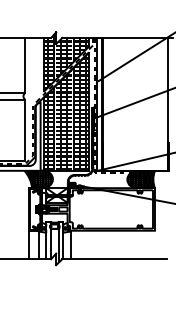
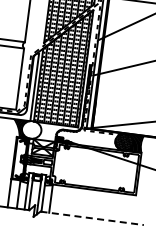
hatch: (42, 179) -> (31, 130), removed
line: (114, 259) -> (92, 218), solid -> dashed

